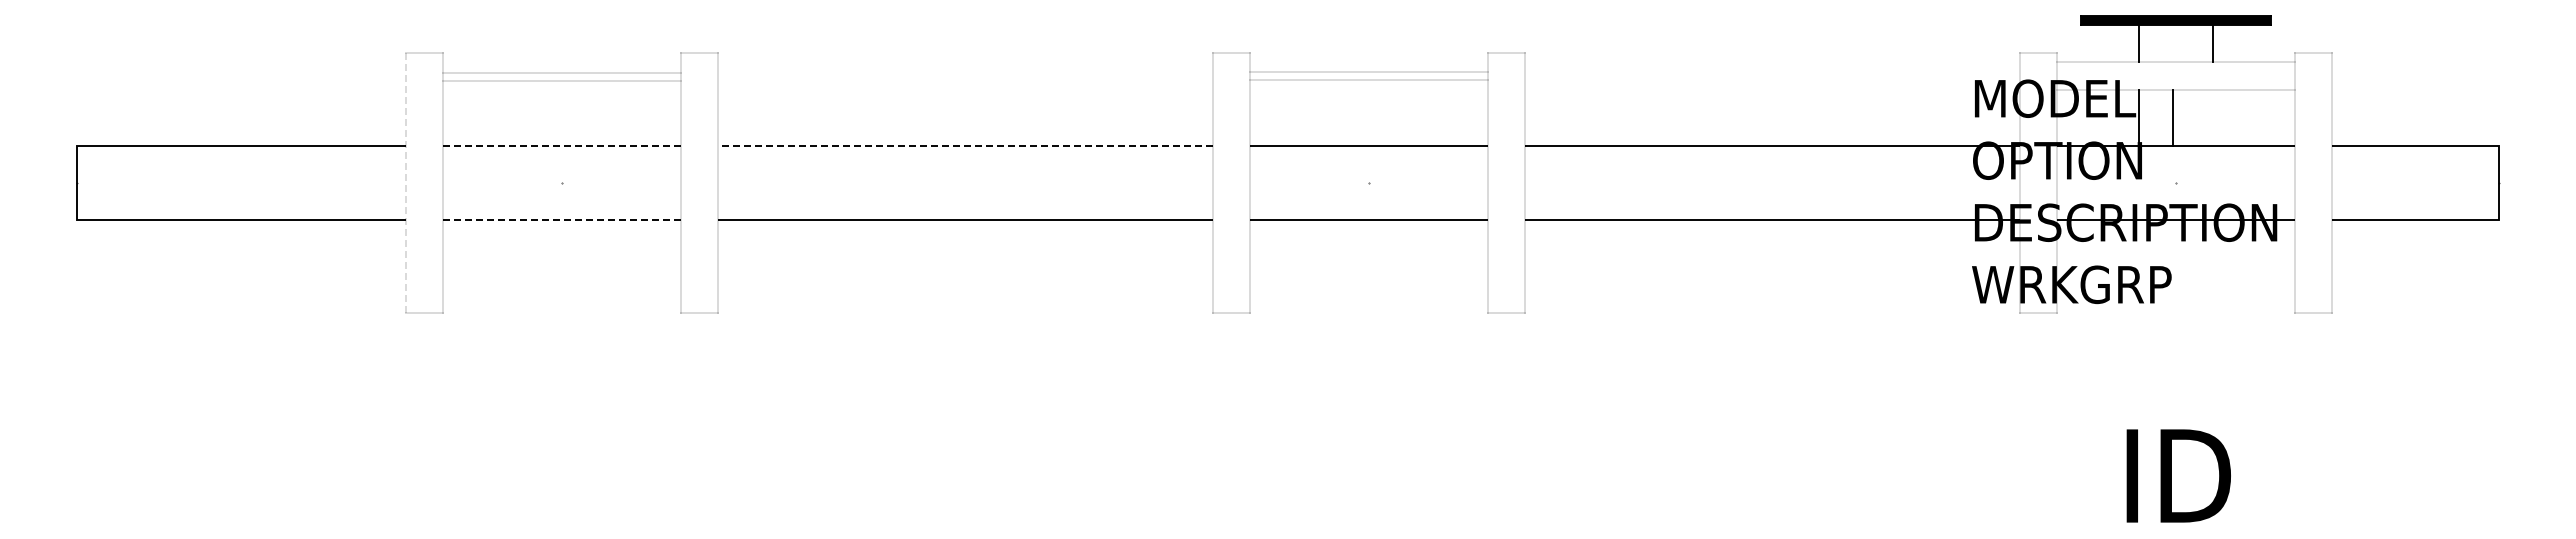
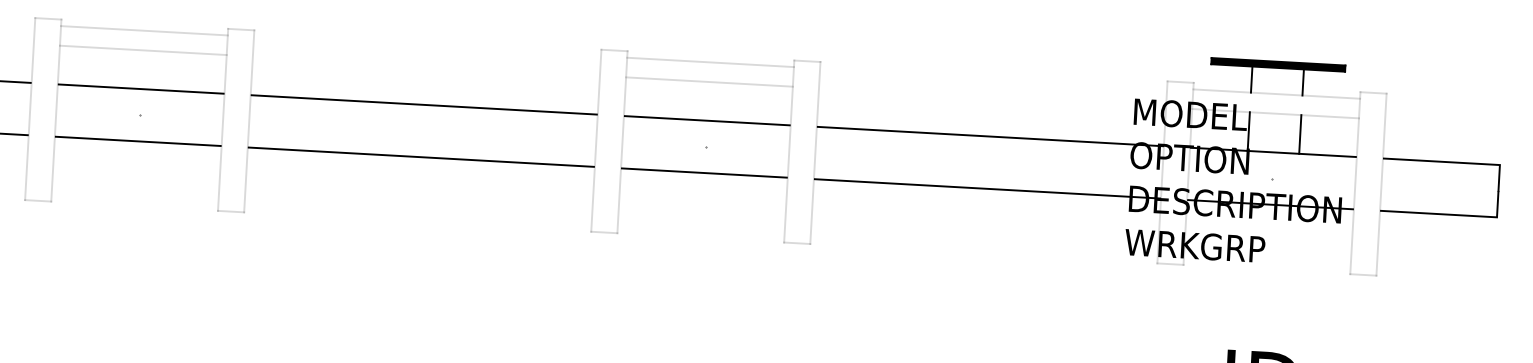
line: (1368, 72) -> (709, 82), moved
line: (561, 73) -> (143, 50), moved
line: (1368, 80) -> (710, 62), moved
line: (561, 81) -> (144, 30), moved
line: (2172, 117) -> (1300, 134), moved
line: (561, 145) -> (140, 89), dashed -> solid
line: (964, 145) -> (423, 104), dashed -> solid
line: (405, 182) -> (30, 108), dashed -> solid
line: (561, 220) -> (138, 141), dashed -> solid

